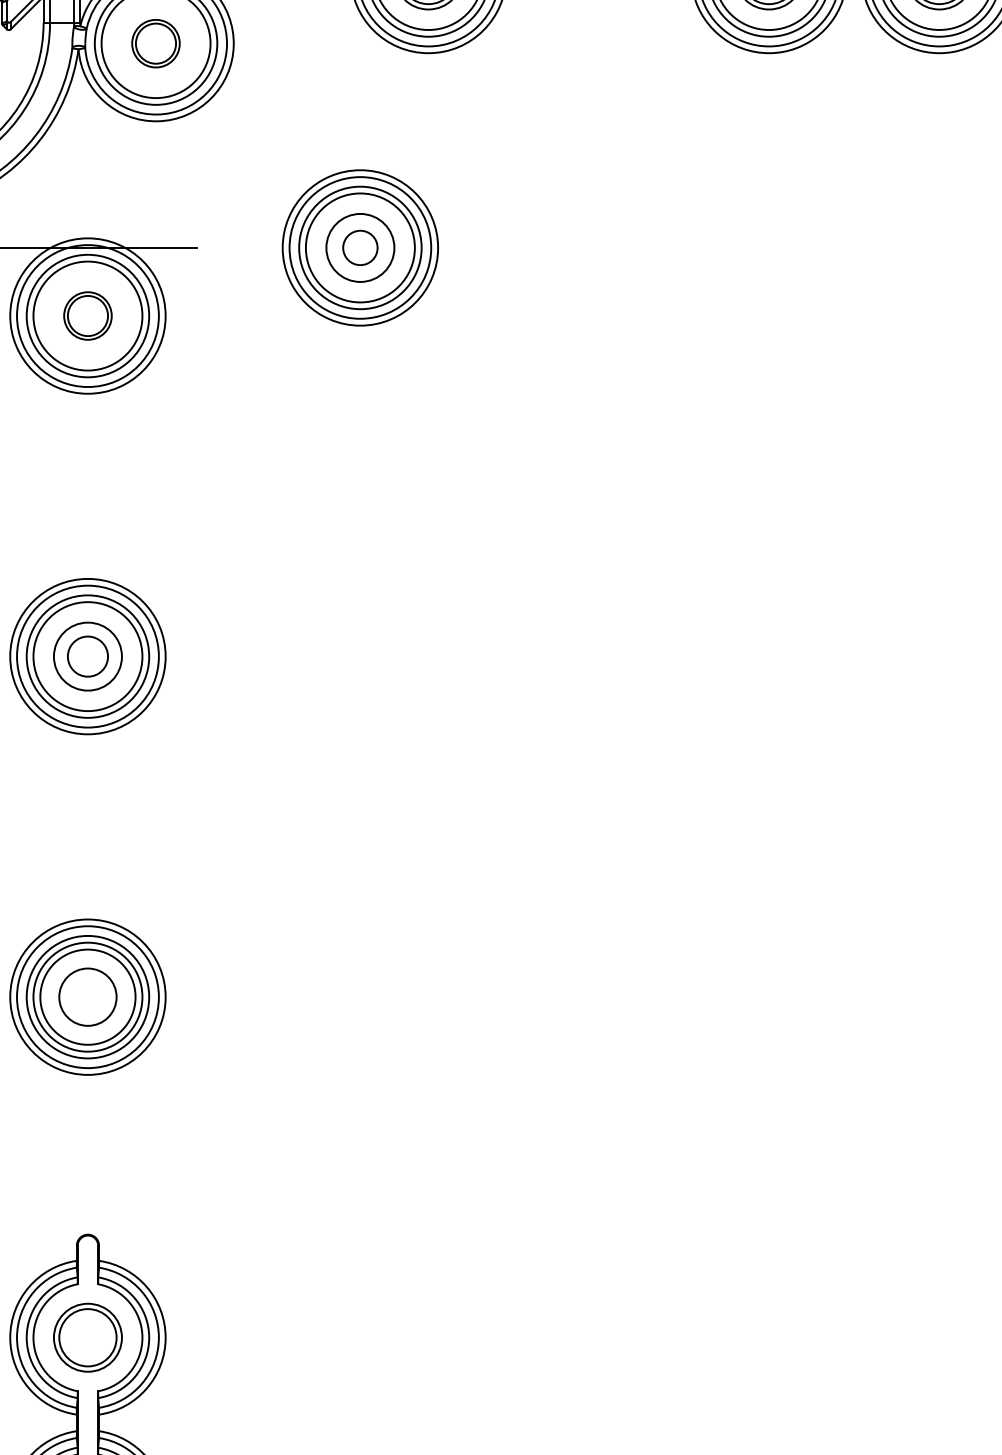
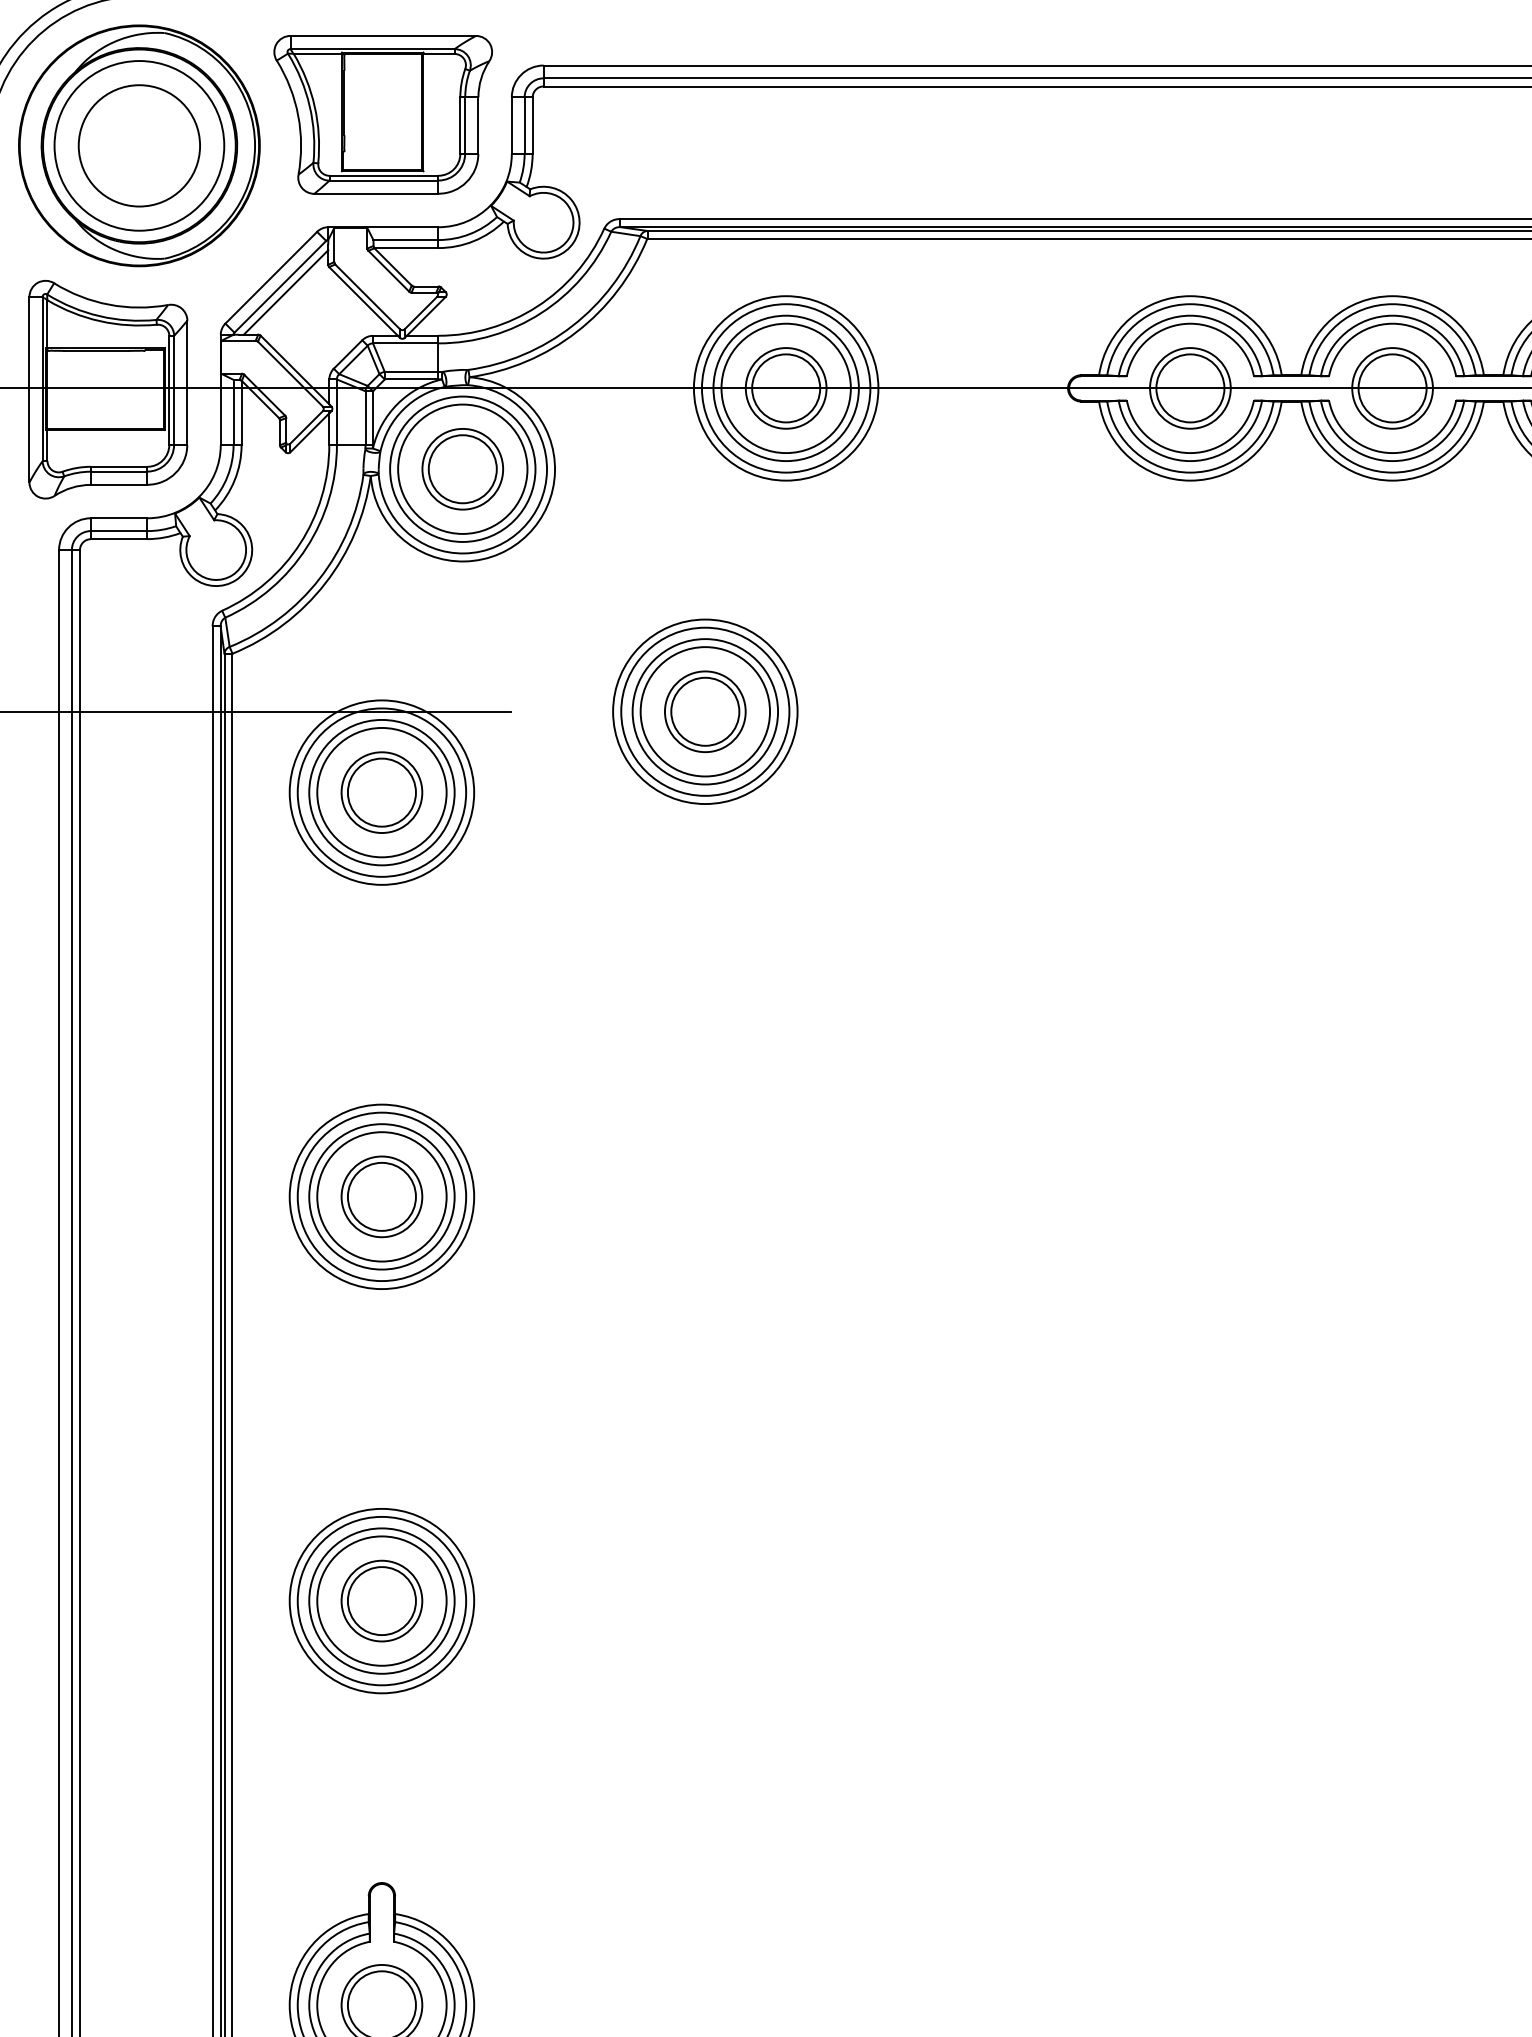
part: (155, 43) -> (462, 469), size x1.43
circle: (360, 247) -> (705, 711), size x1.67
part: (87, 315) -> (381, 792), size x1.43
circle: (87, 656) -> (381, 1196), size x1.43
circle: (87, 996) -> (381, 1600), size x0.71

